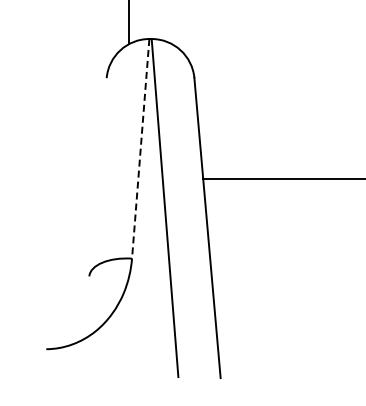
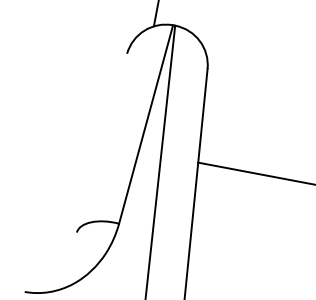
line: (140, 149) -> (145, 125), dashed -> solid

